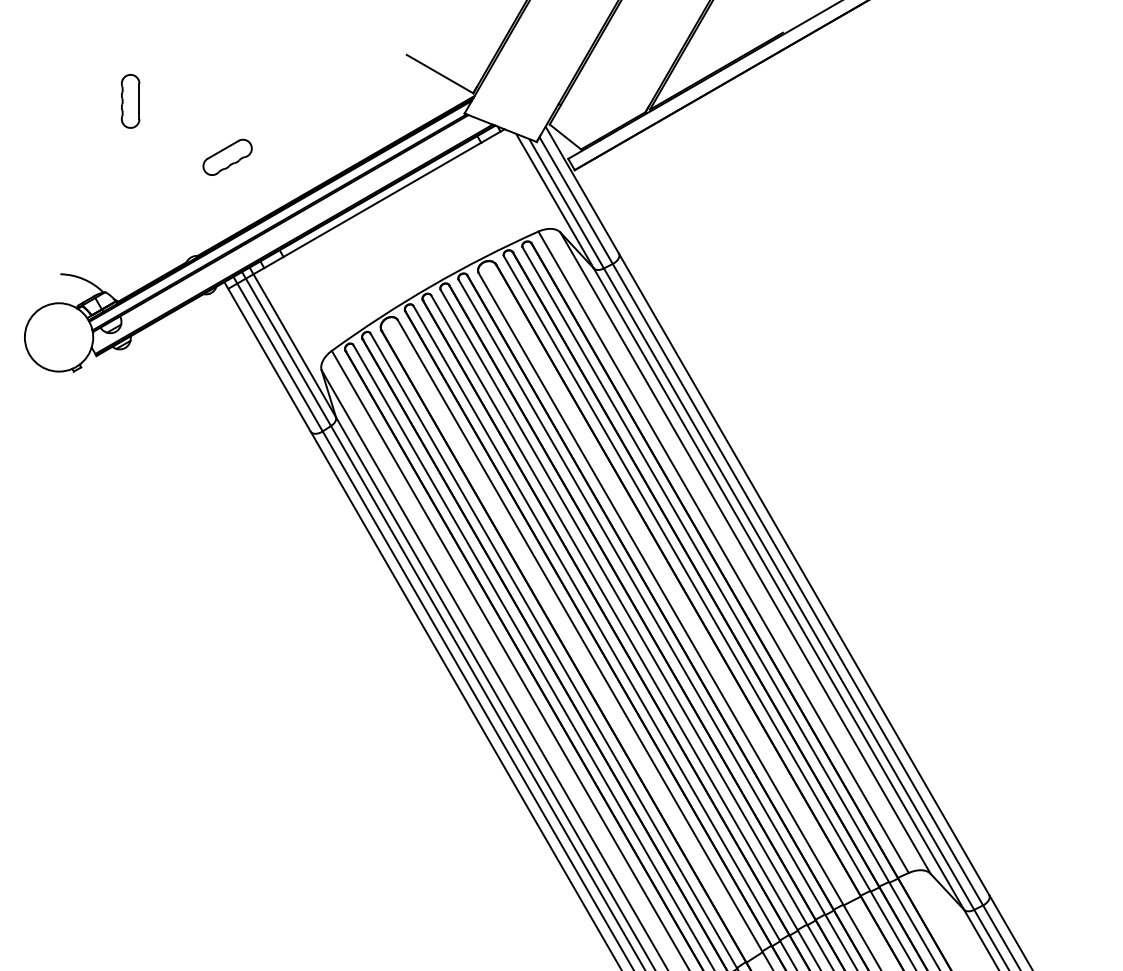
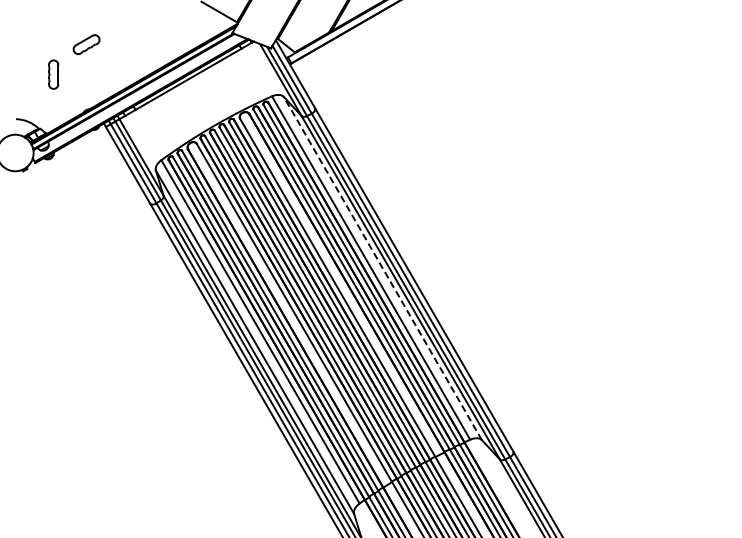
part: (130, 101) -> (53, 74), moved
part: (227, 157) -> (86, 44), moved
line: (744, 553) -> (382, 268), solid -> dashed

